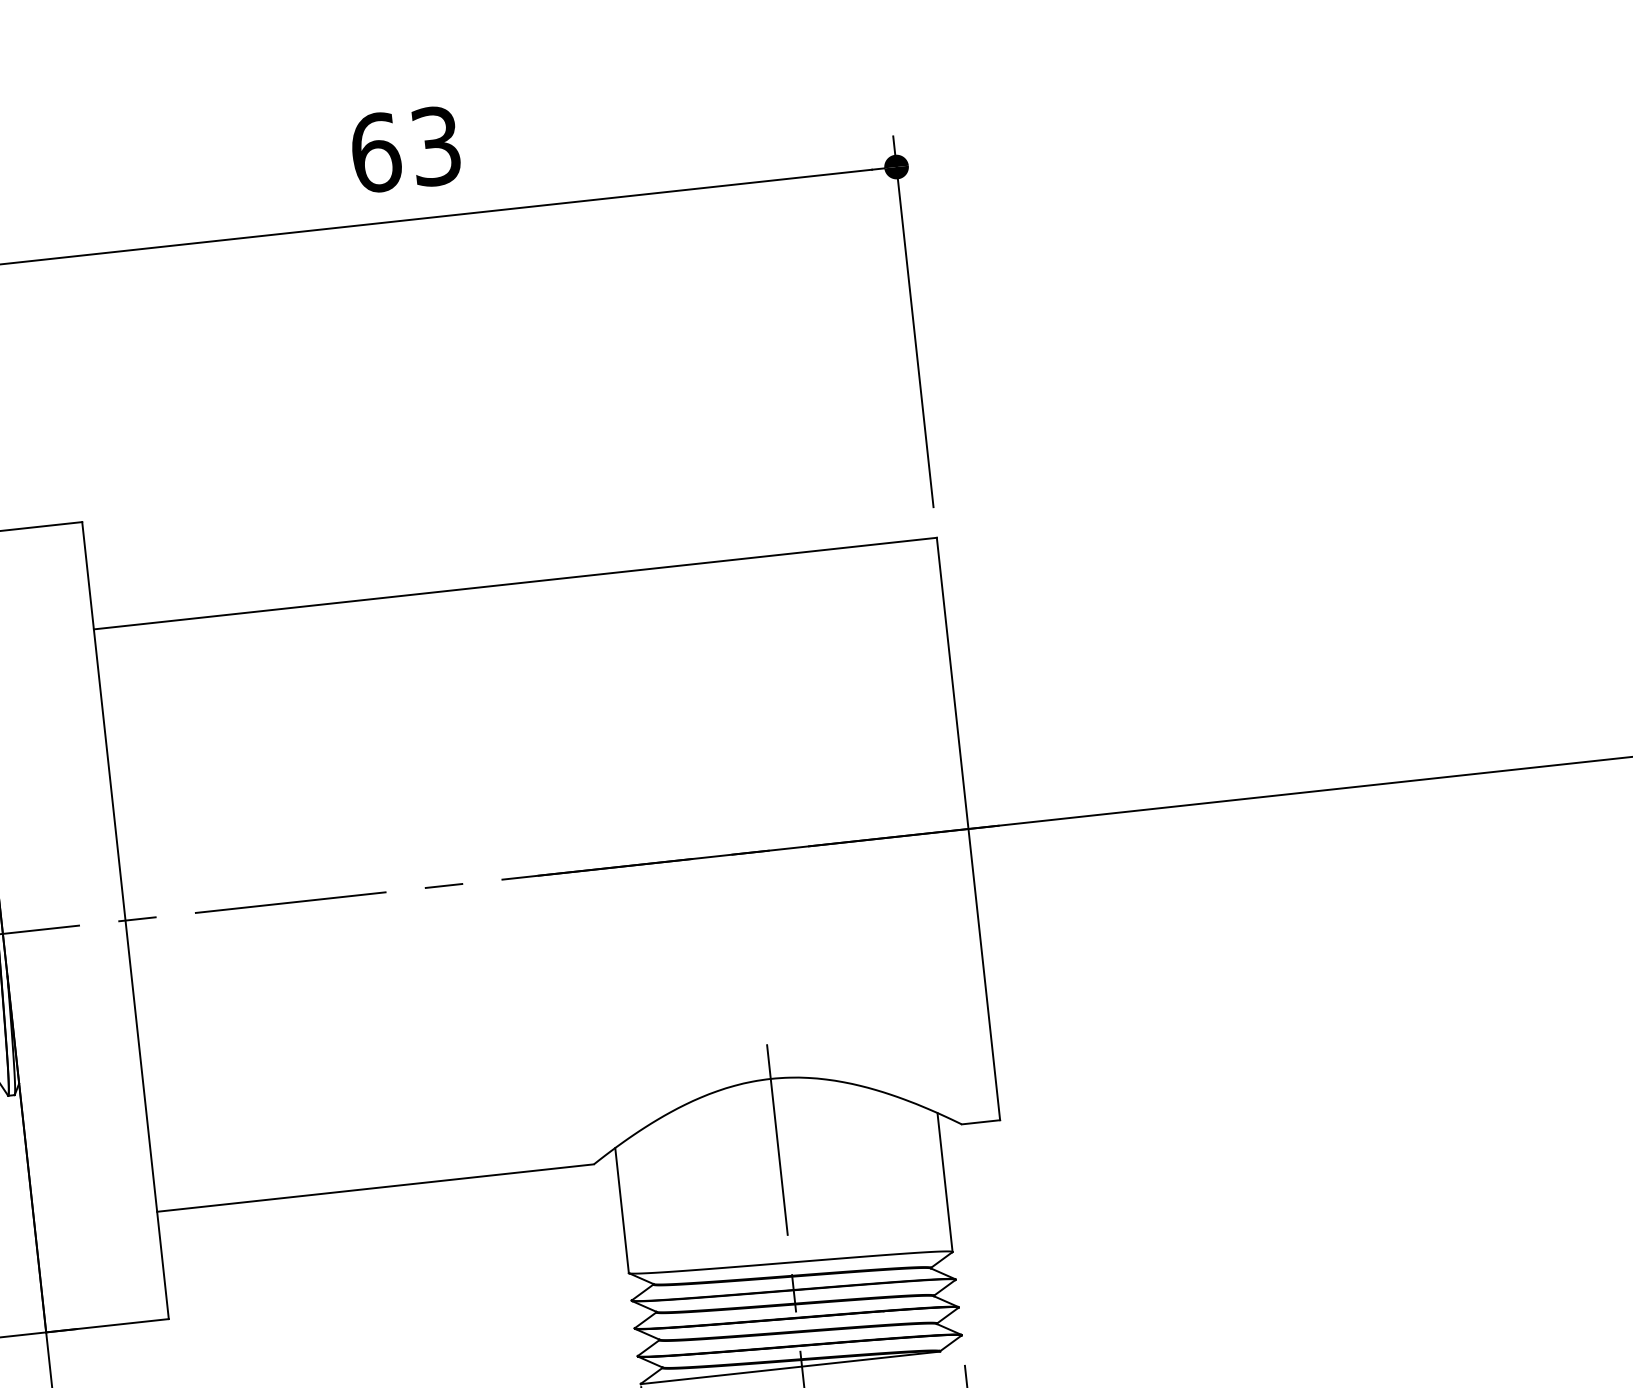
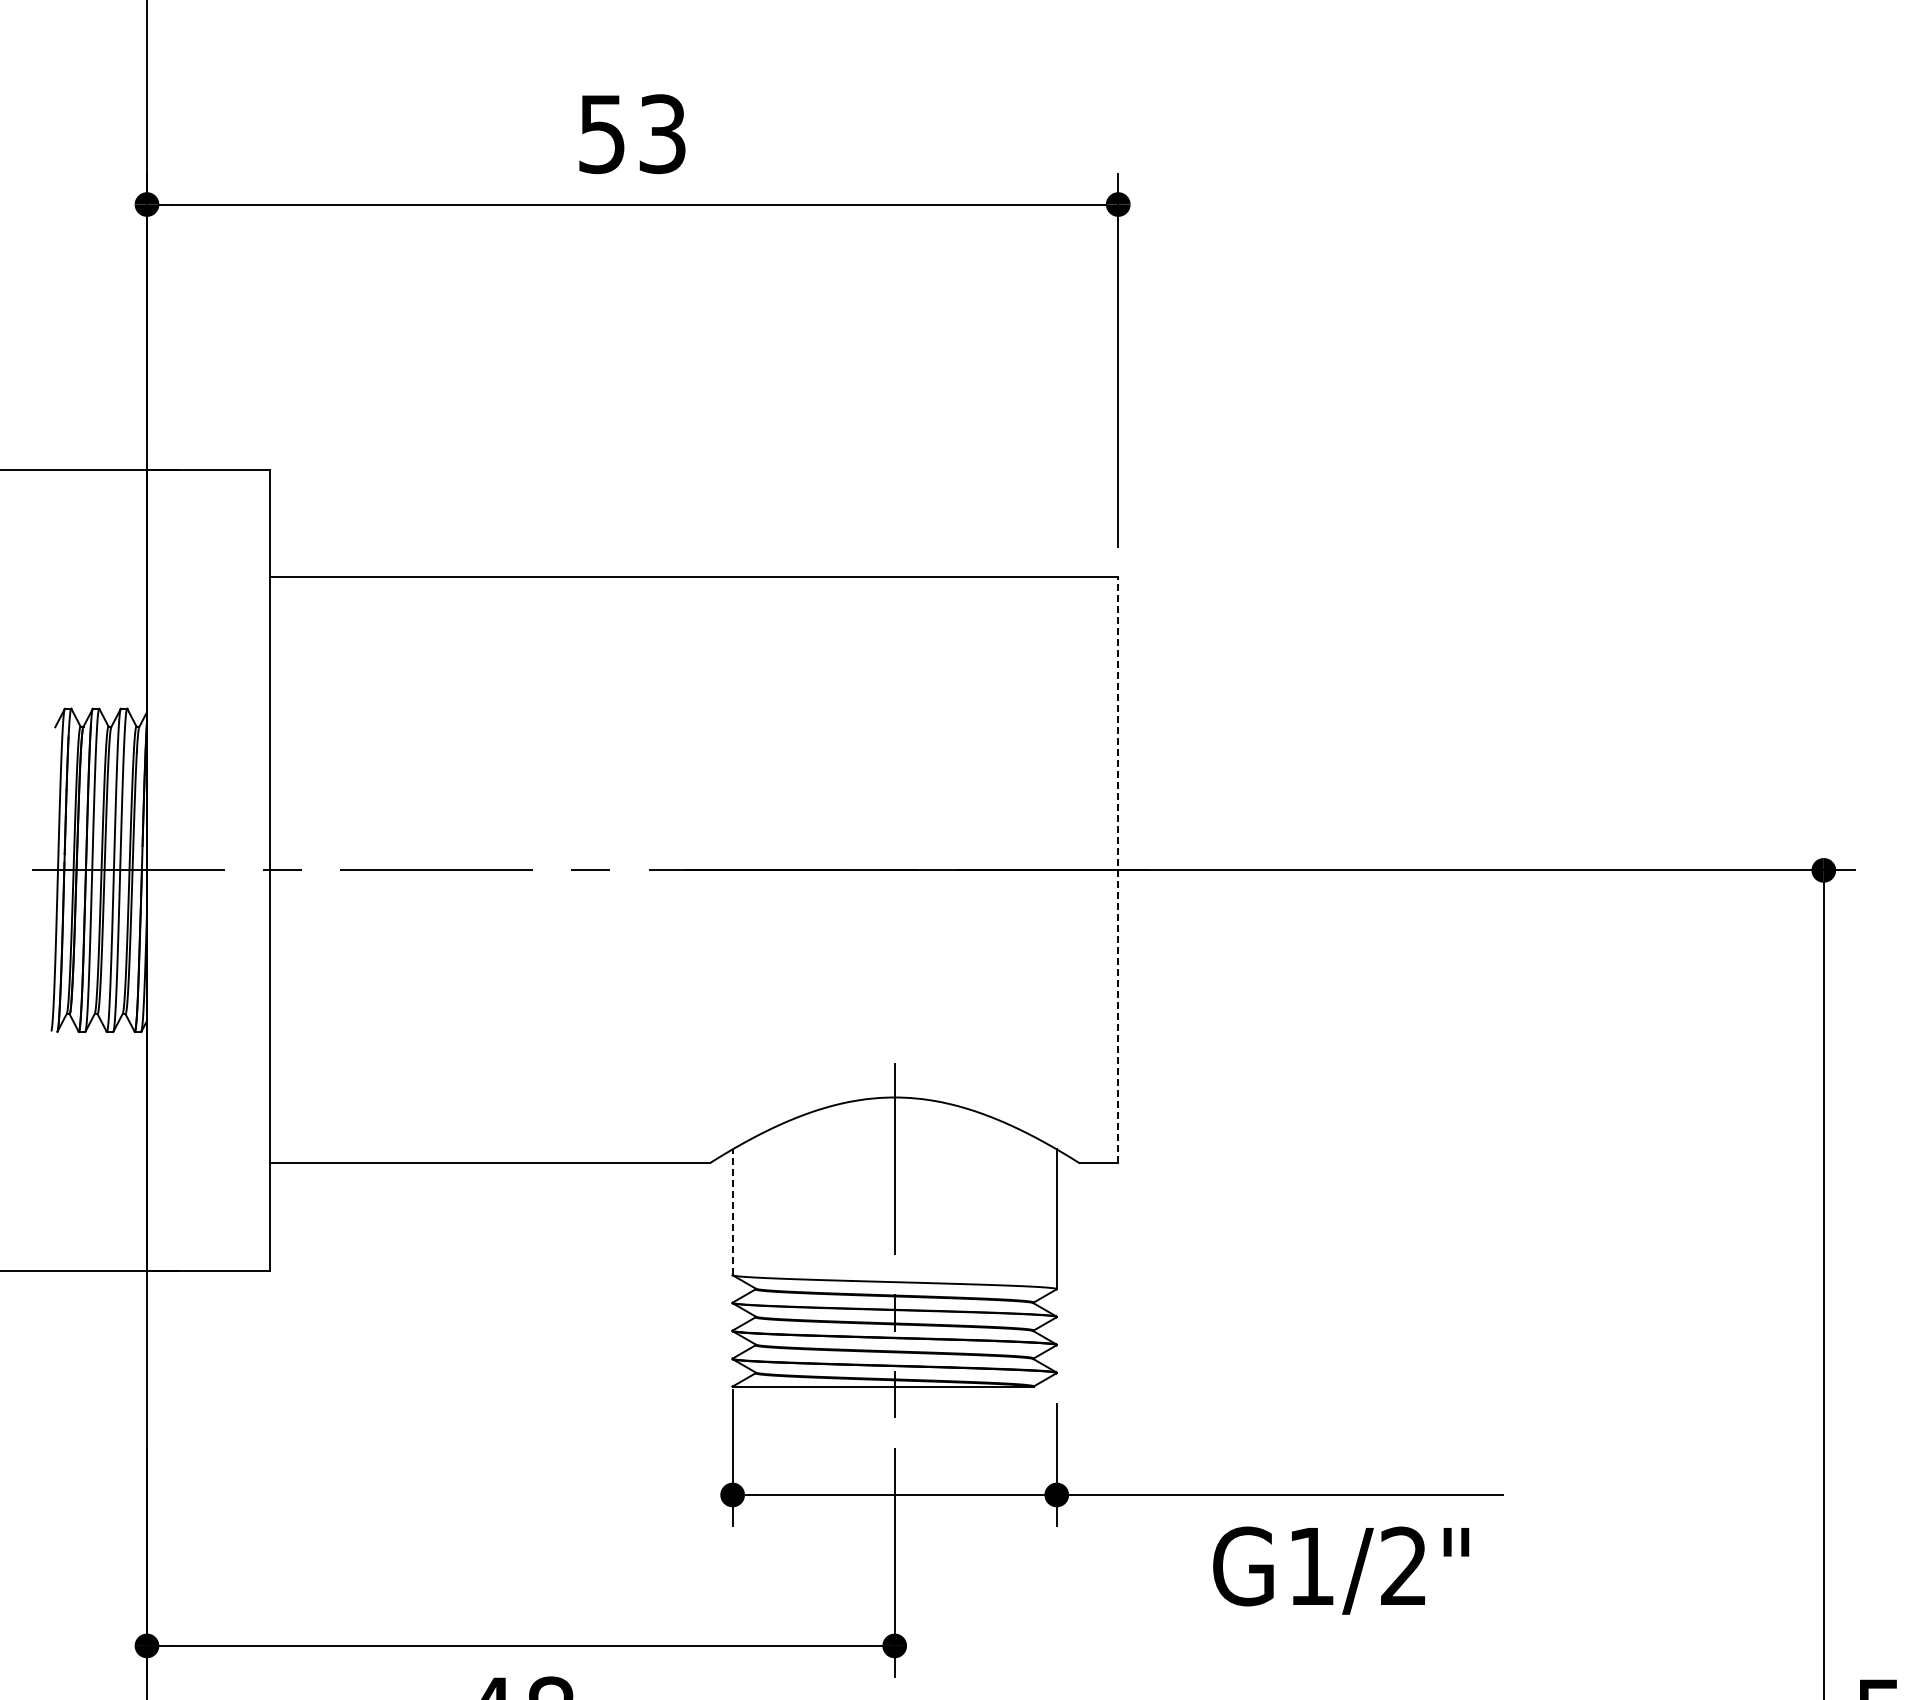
text: (376, 153) -> (602, 134), 63 -> 53
line: (968, 829) -> (1118, 870), solid -> dashed
line: (621, 1210) -> (732, 1212), solid -> dashed

